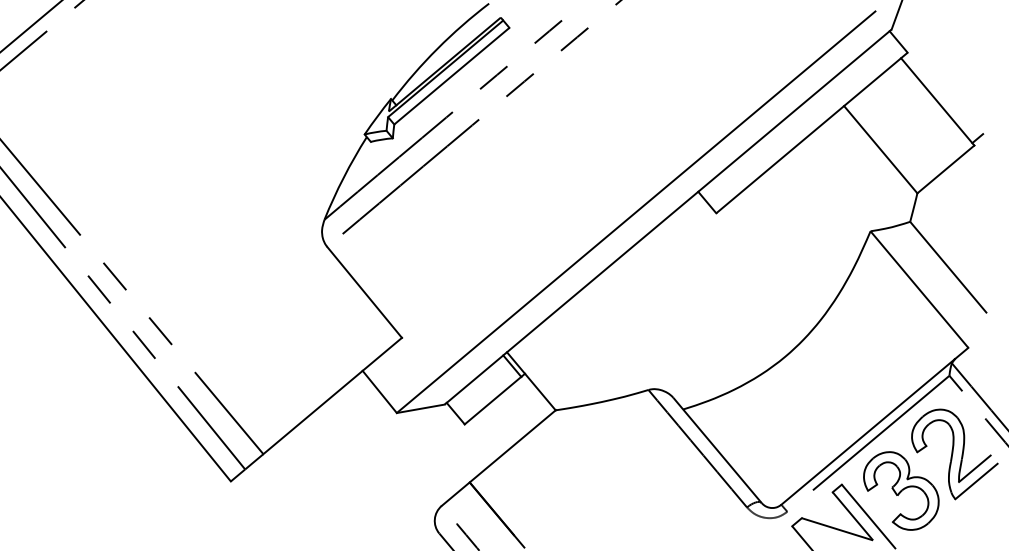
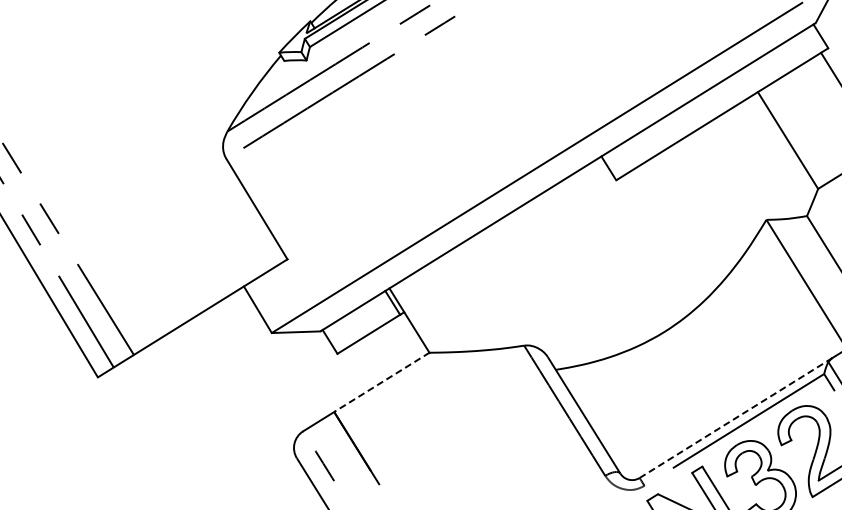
line: (868, 431) -> (736, 417), solid -> dashed
line: (512, 446) -> (381, 382), solid -> dashed

